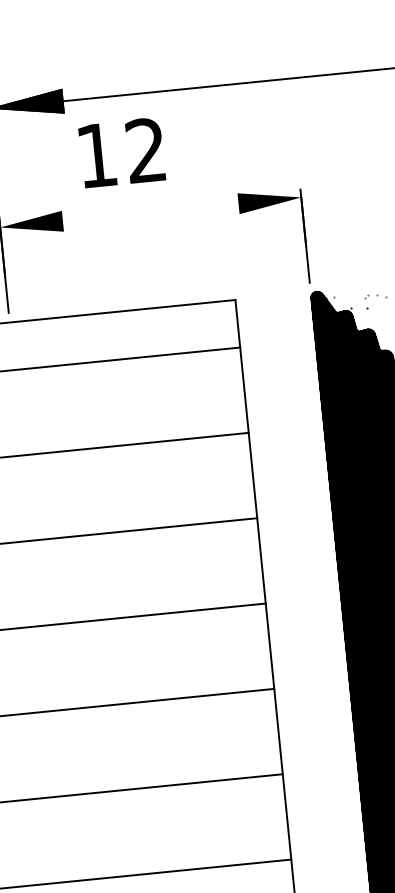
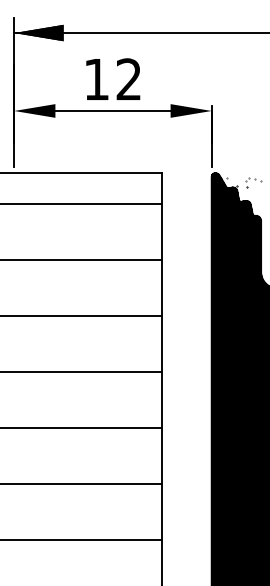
text: (122, 151) -> (113, 78), moved
line: (149, 211) -> (112, 110), added

